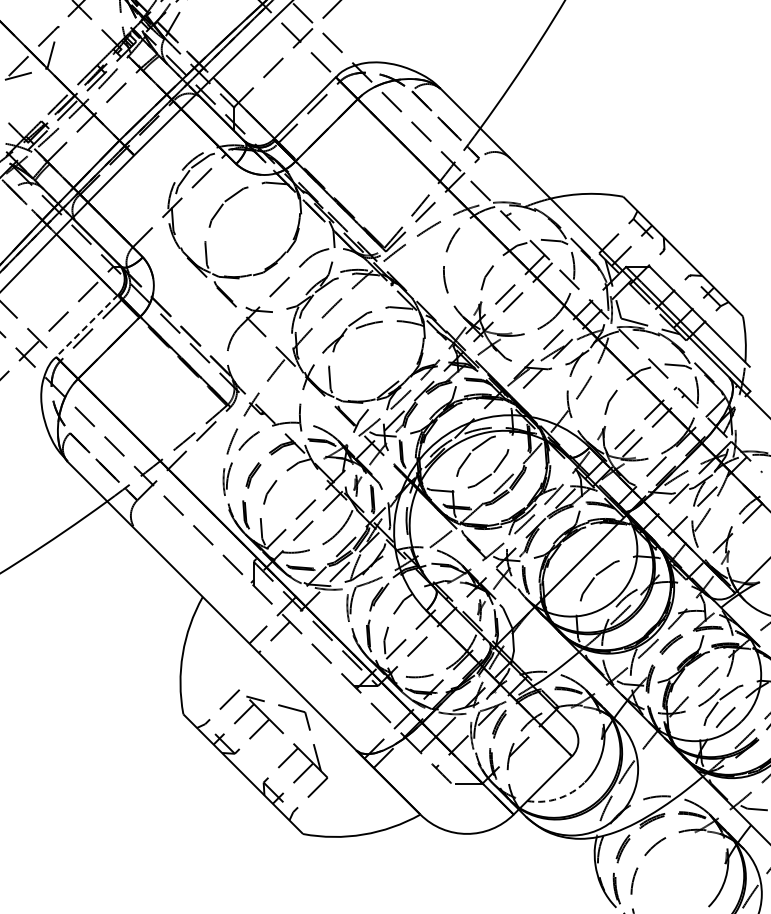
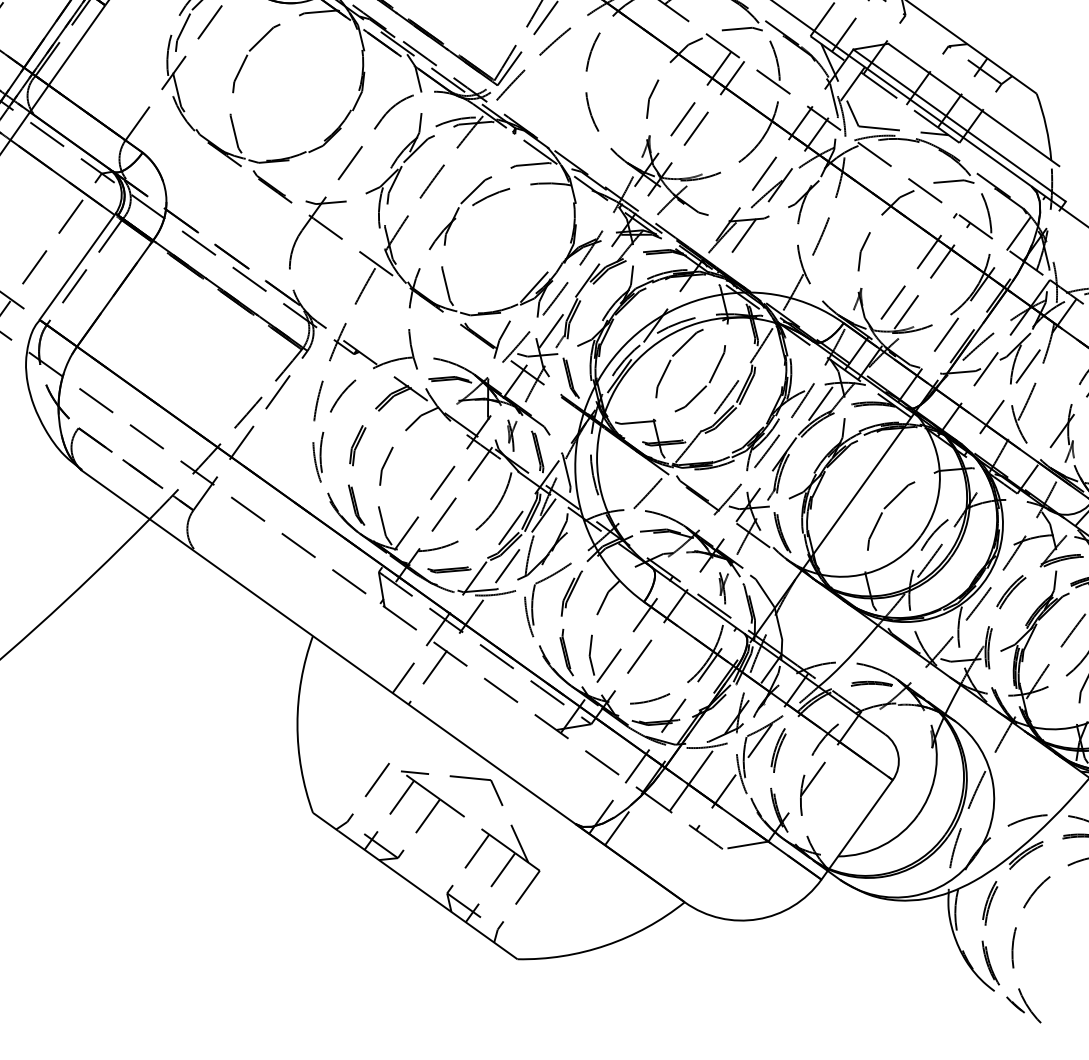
line: (87, 325) -> (78, 266), dashed -> solid
arc: (558, 798) -> (883, 845), dashed -> solid

